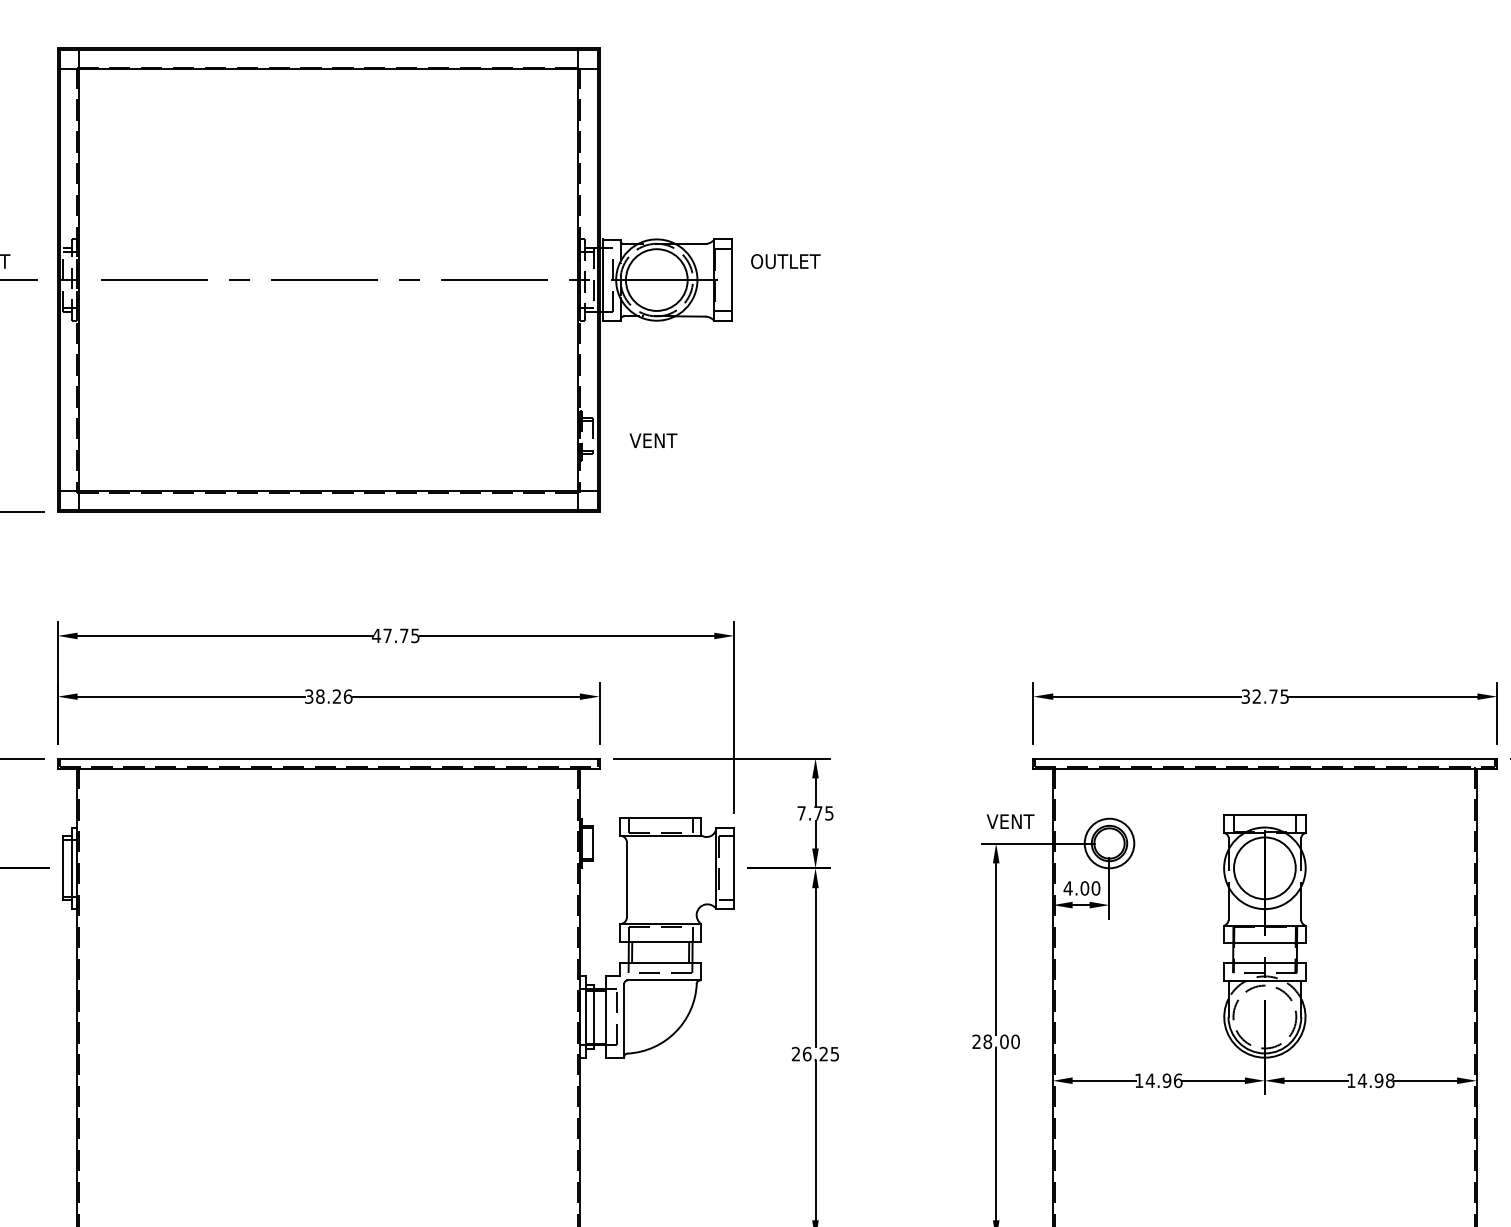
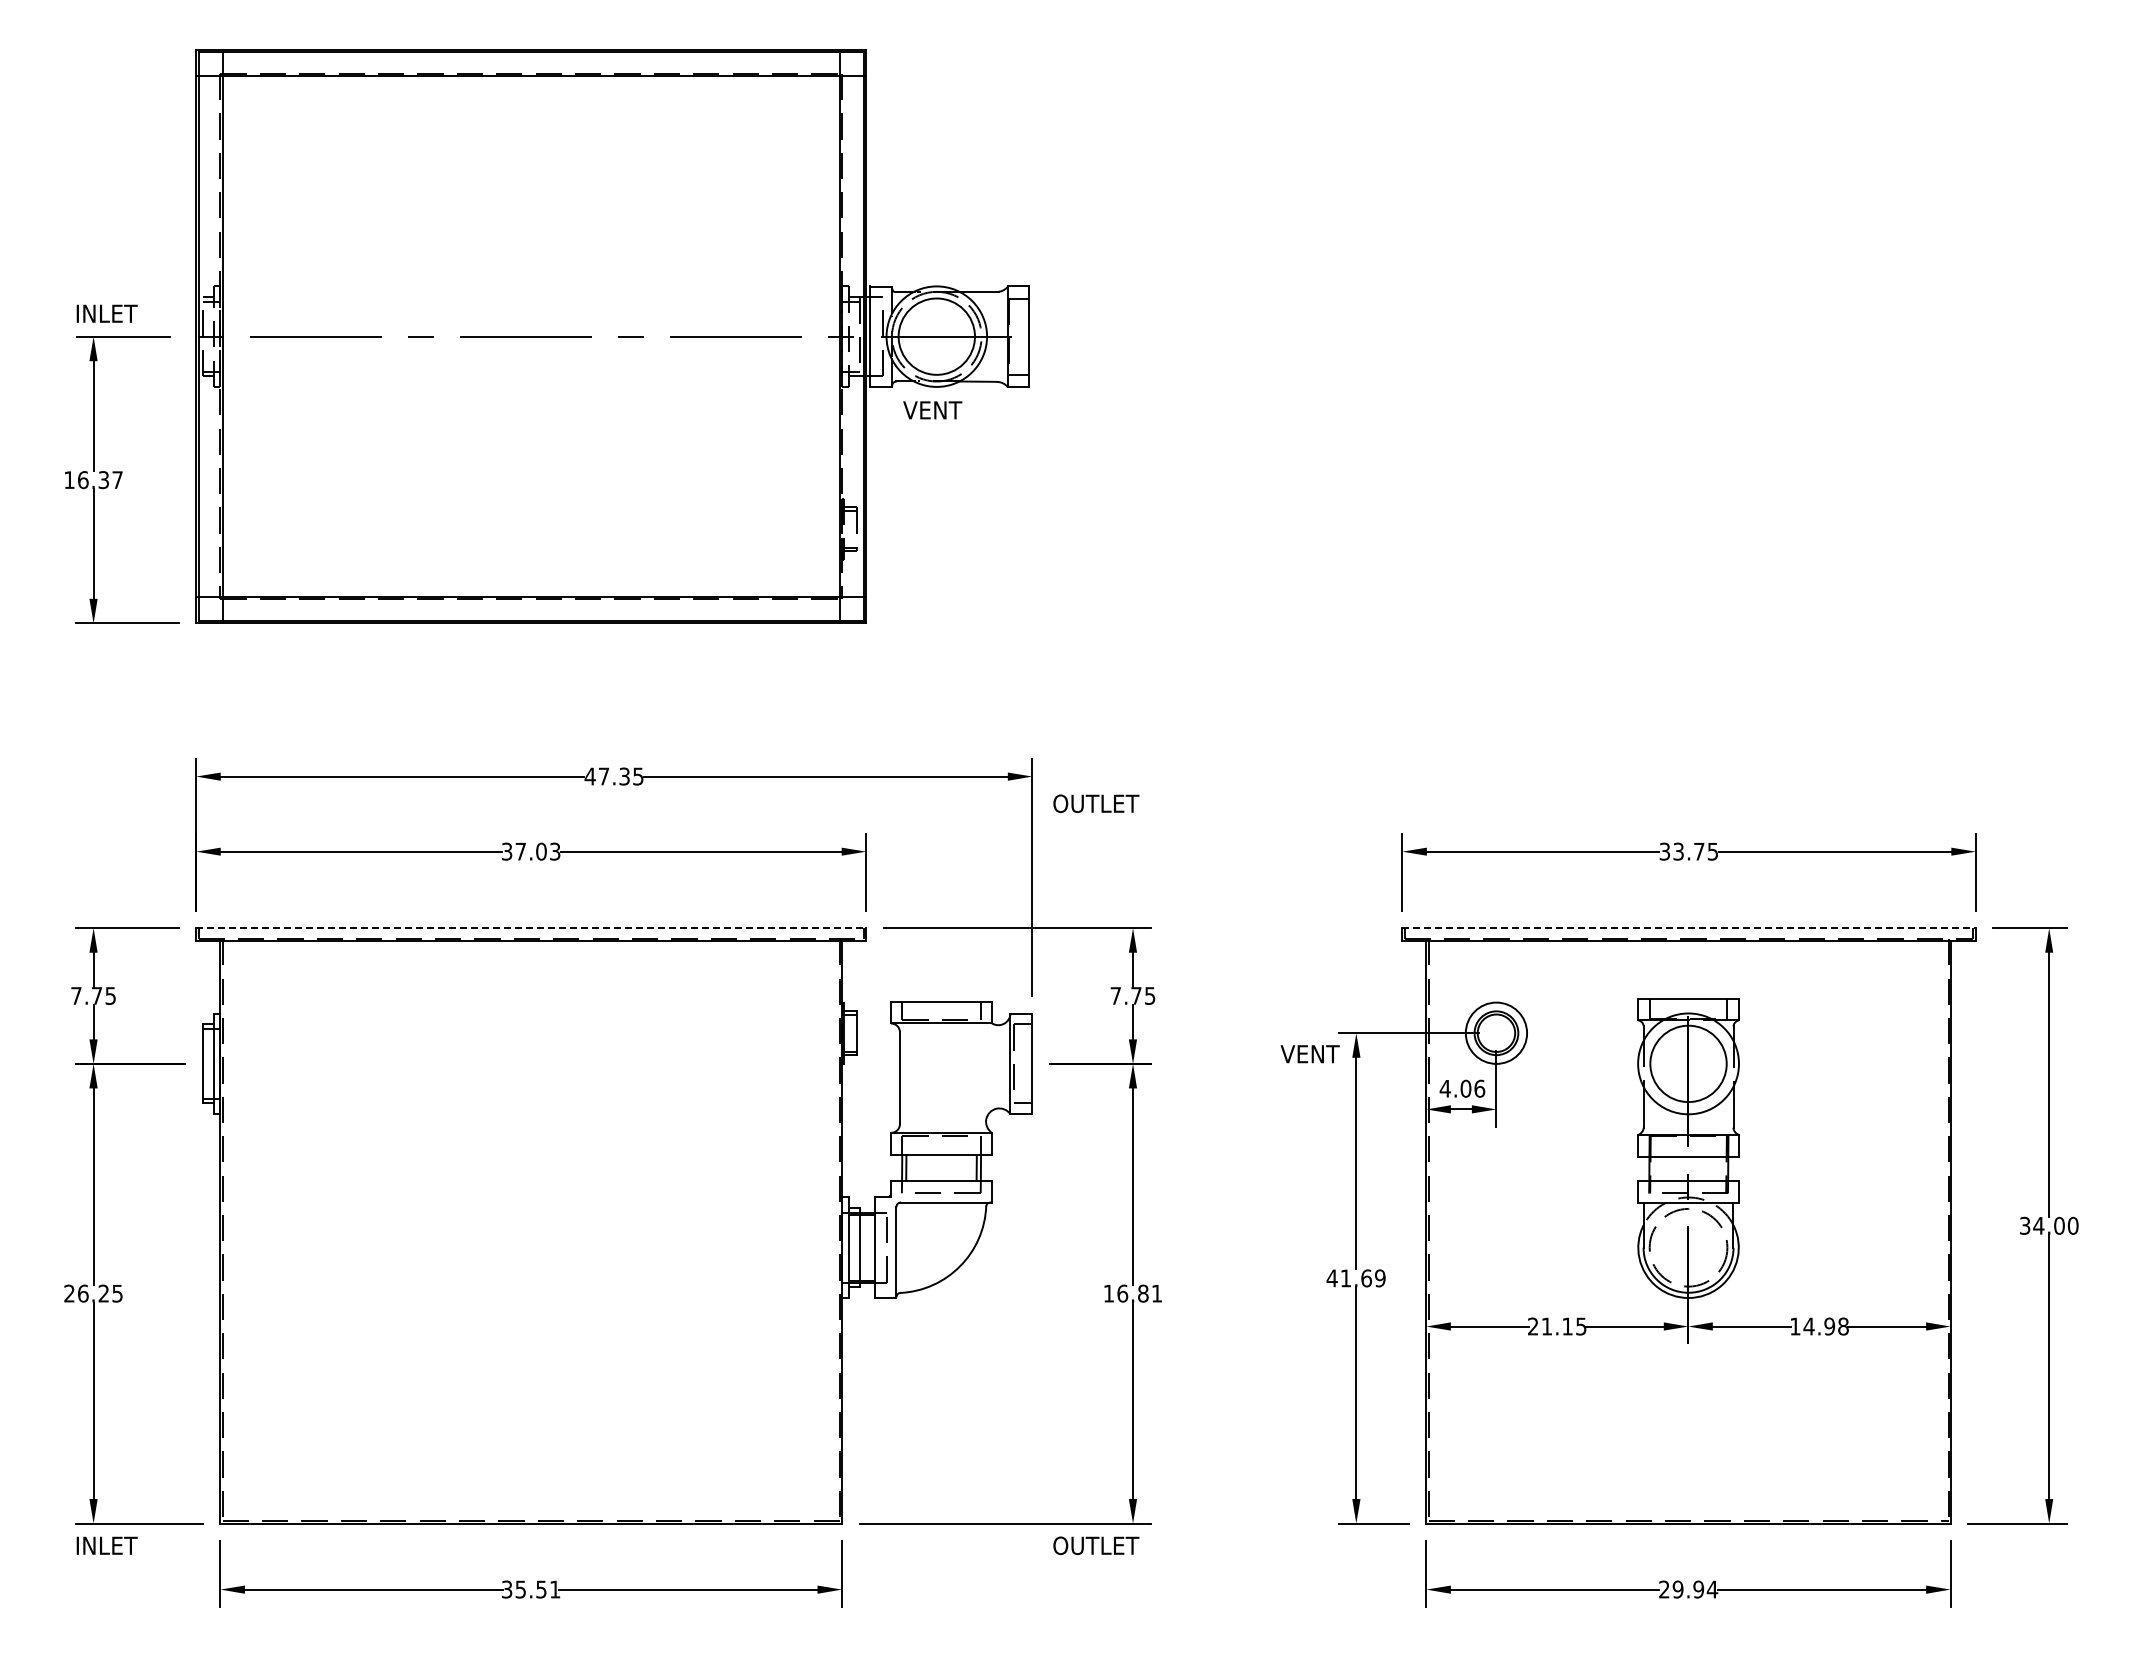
text: (785, 261) -> (1096, 803), moved
text: (653, 440) -> (932, 410), moved
text: (404, 635) -> (624, 776), 47.75 -> 47.35
text: (333, 696) -> (537, 851), 38.26 -> 37.03
text: (1256, 696) -> (1678, 851), 32.75 -> 33.75
line: (328, 758) -> (531, 928), solid -> dashed
line: (1265, 758) -> (1689, 928), solid -> dashed
text: (1010, 821) -> (1309, 1054), moved
text: (1095, 888) -> (1479, 1088), 4.00 -> 4.06
text: (995, 1041) -> (1355, 1278), 28.00 -> 41.69
text: (815, 1054) -> (1132, 1293), 26.25 -> 16.81
text: (1158, 1080) -> (1557, 1326), 14.96 -> 21.15

